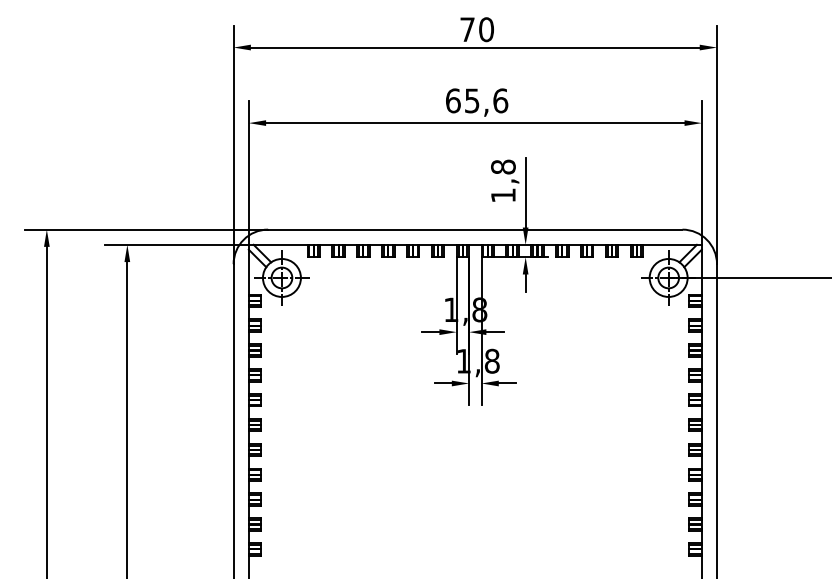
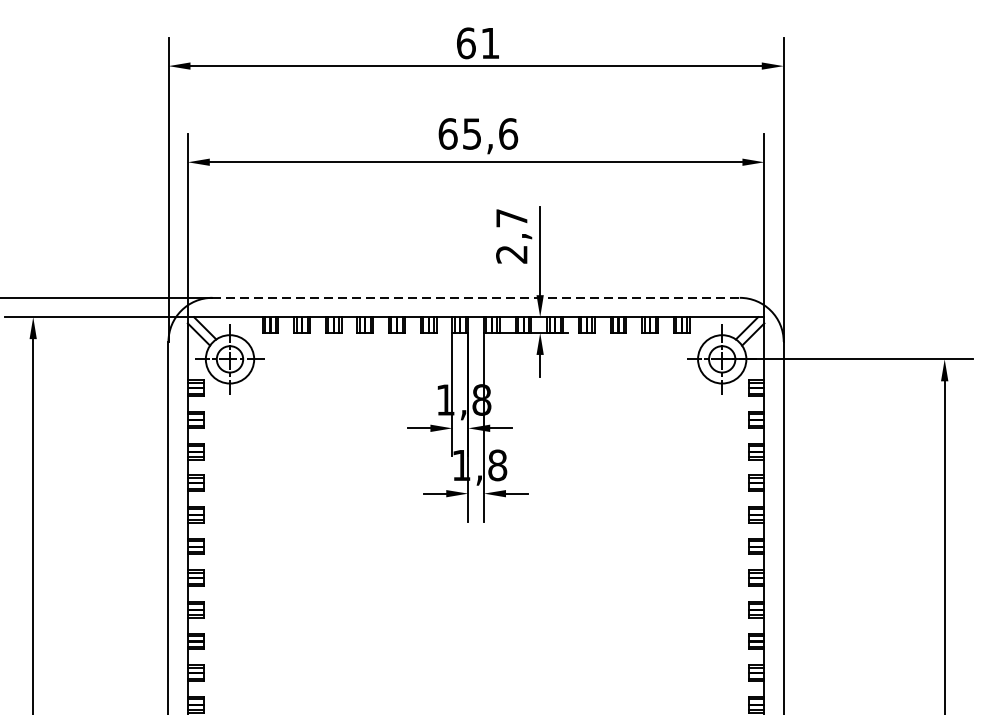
text: (476, 29) -> (477, 43), 70 -> 61
text: (503, 180) -> (511, 235), 1,8 -> 2,7
line: (475, 229) -> (476, 297), solid -> dashed

